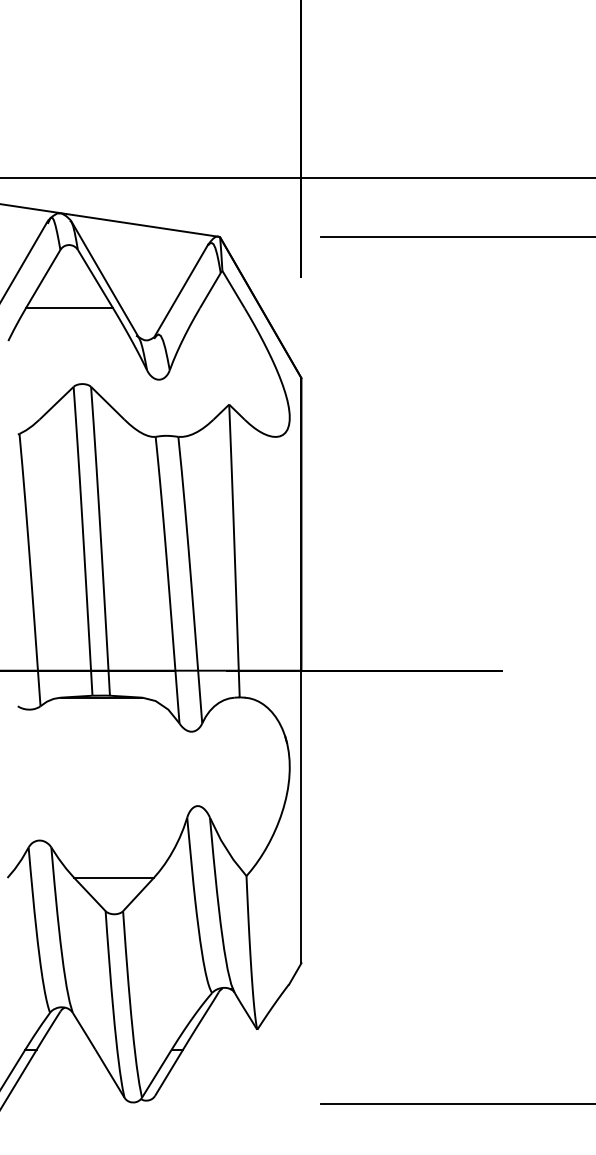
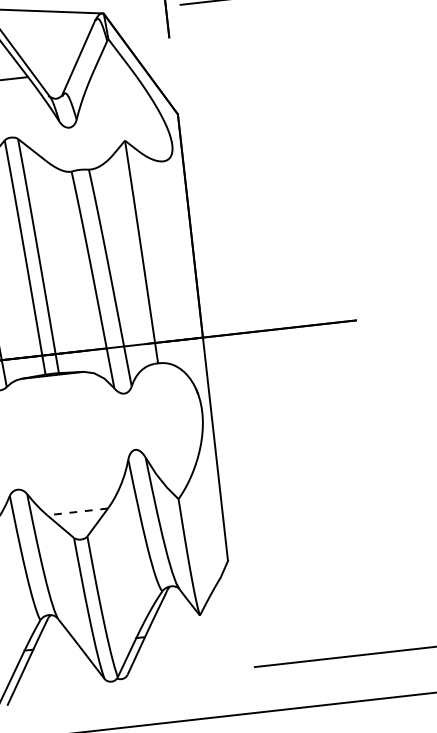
line: (114, 877) -> (77, 511), solid -> dashed

